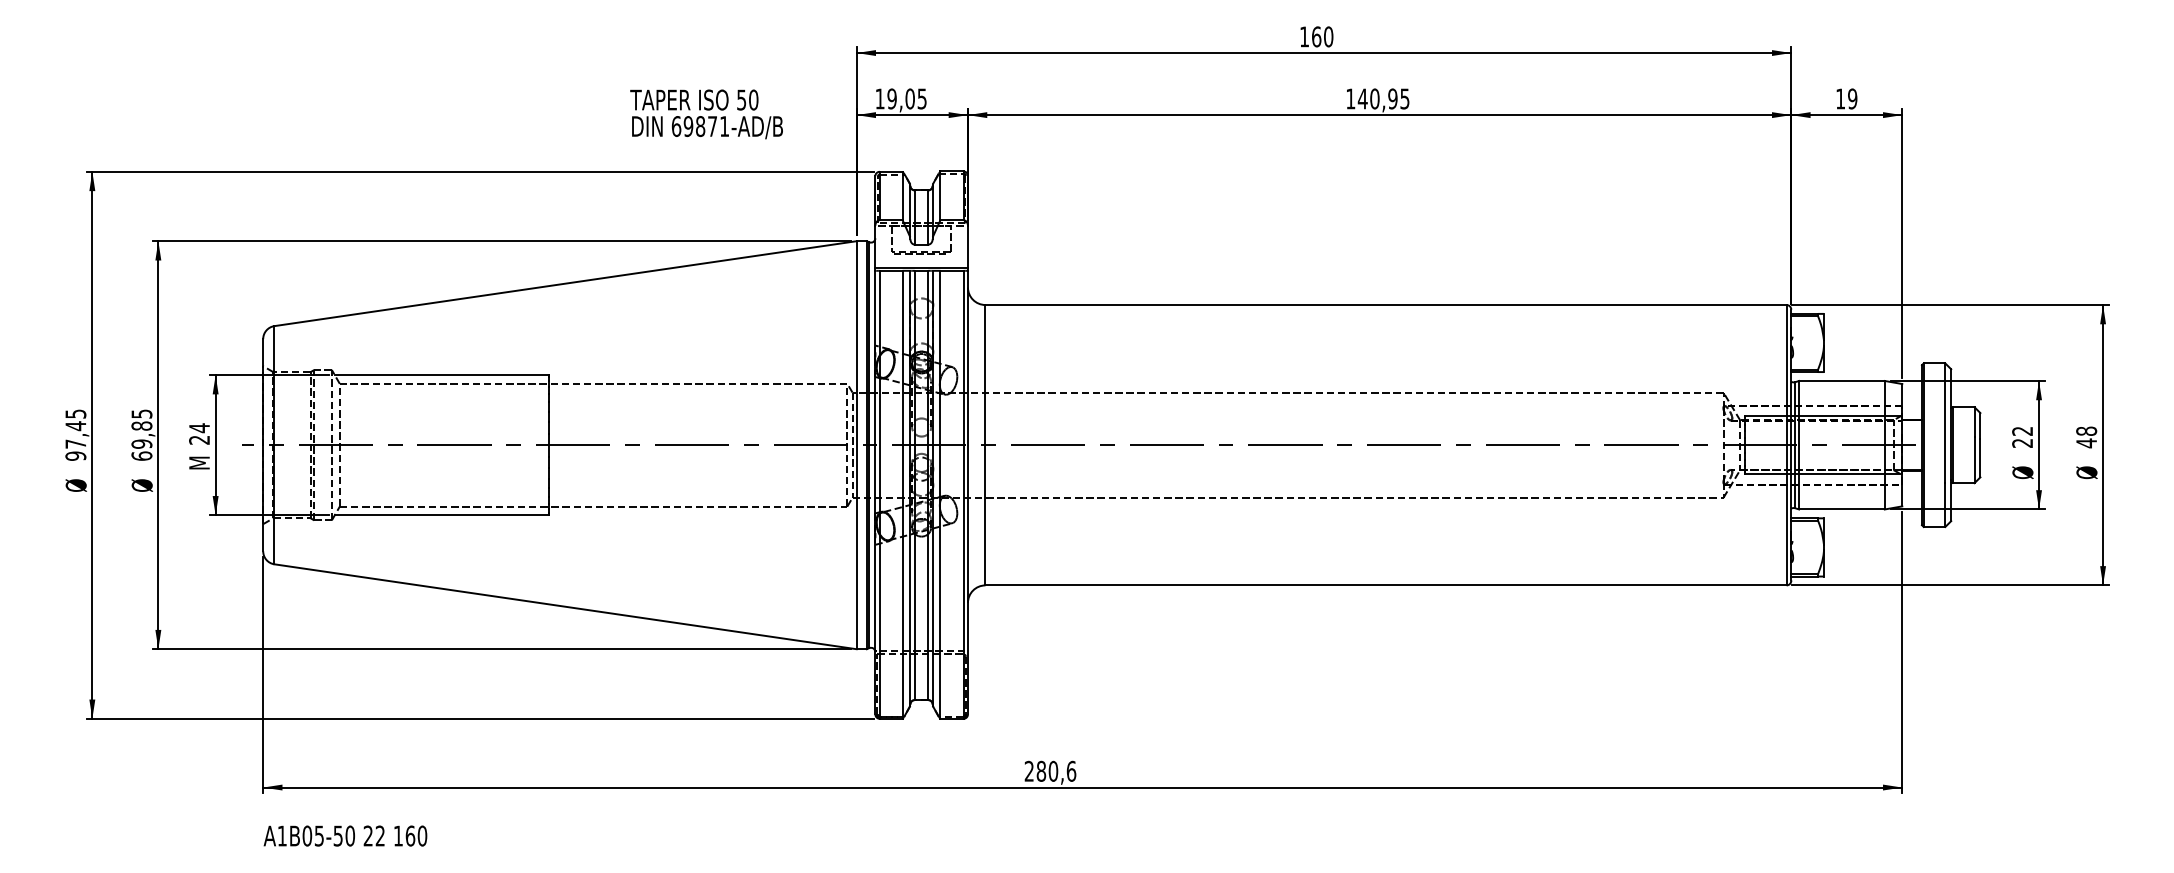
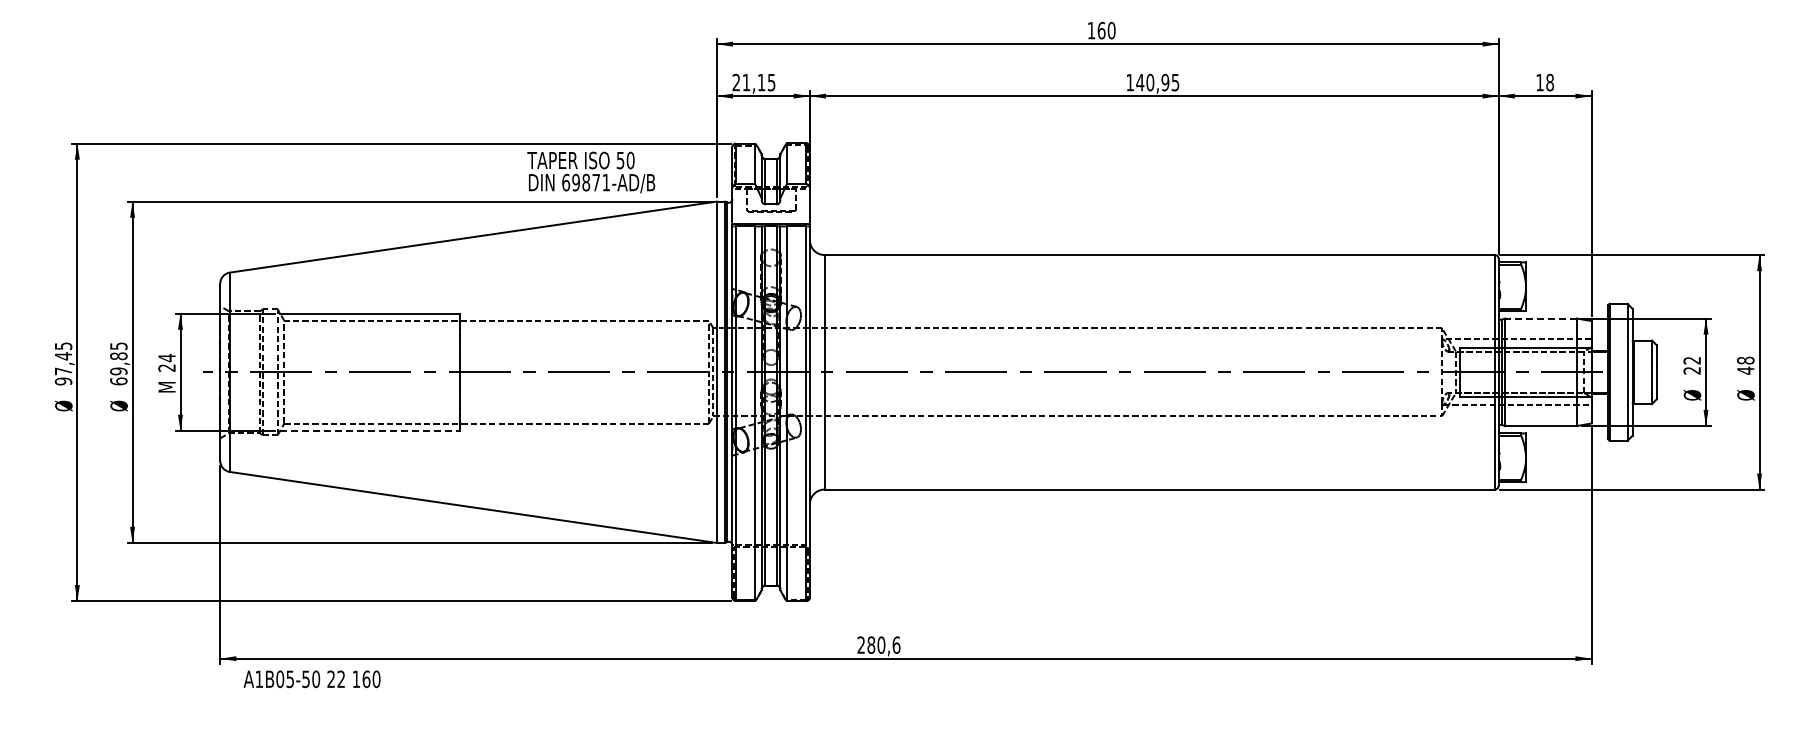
text: (894, 98) -> (748, 82), 19,05 -> 21,15
text: (1851, 98) -> (1549, 82), 19 -> 18
text: (706, 114) -> (591, 172), moved
line: (1842, 380) -> (1541, 318), solid -> dashed
line: (441, 514) -> (369, 430), solid -> dashed
text: (344, 836) -> (311, 679), moved

